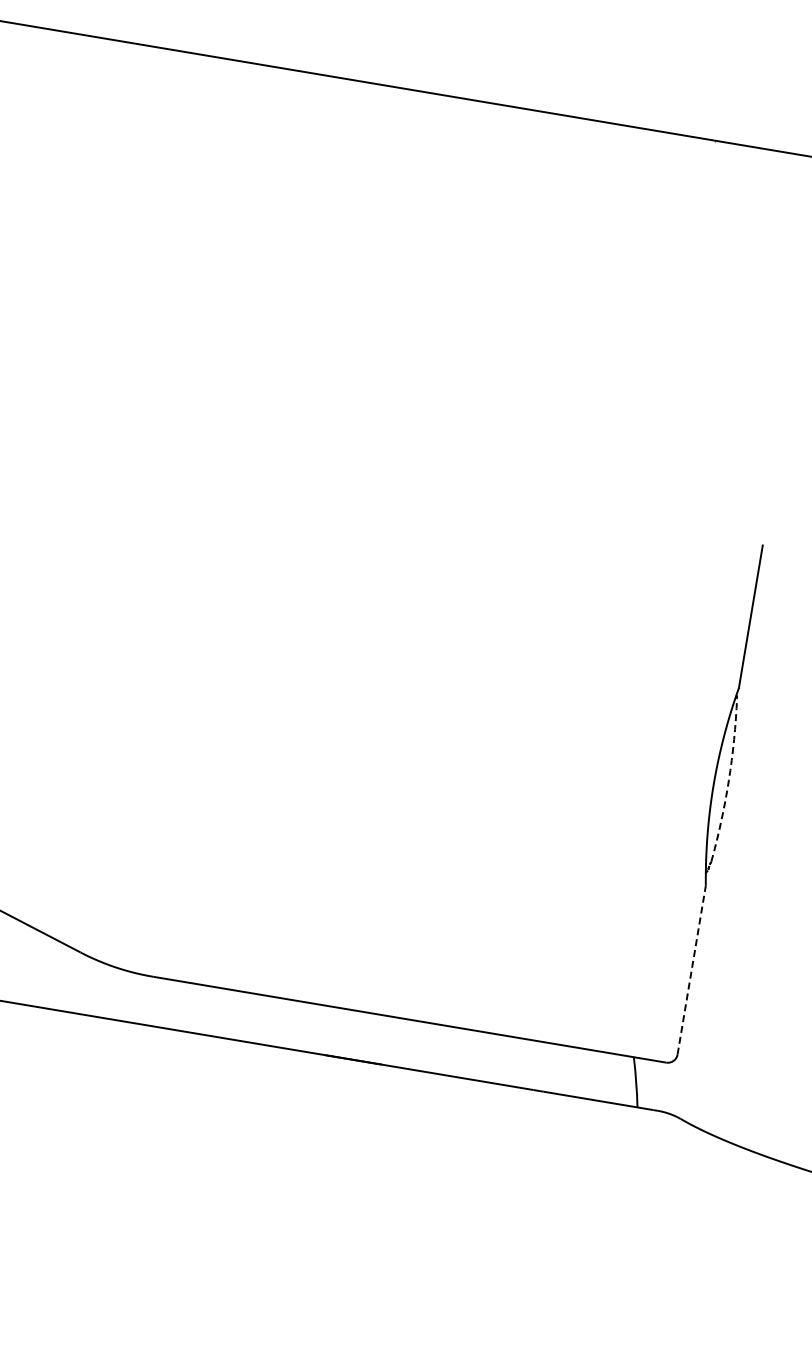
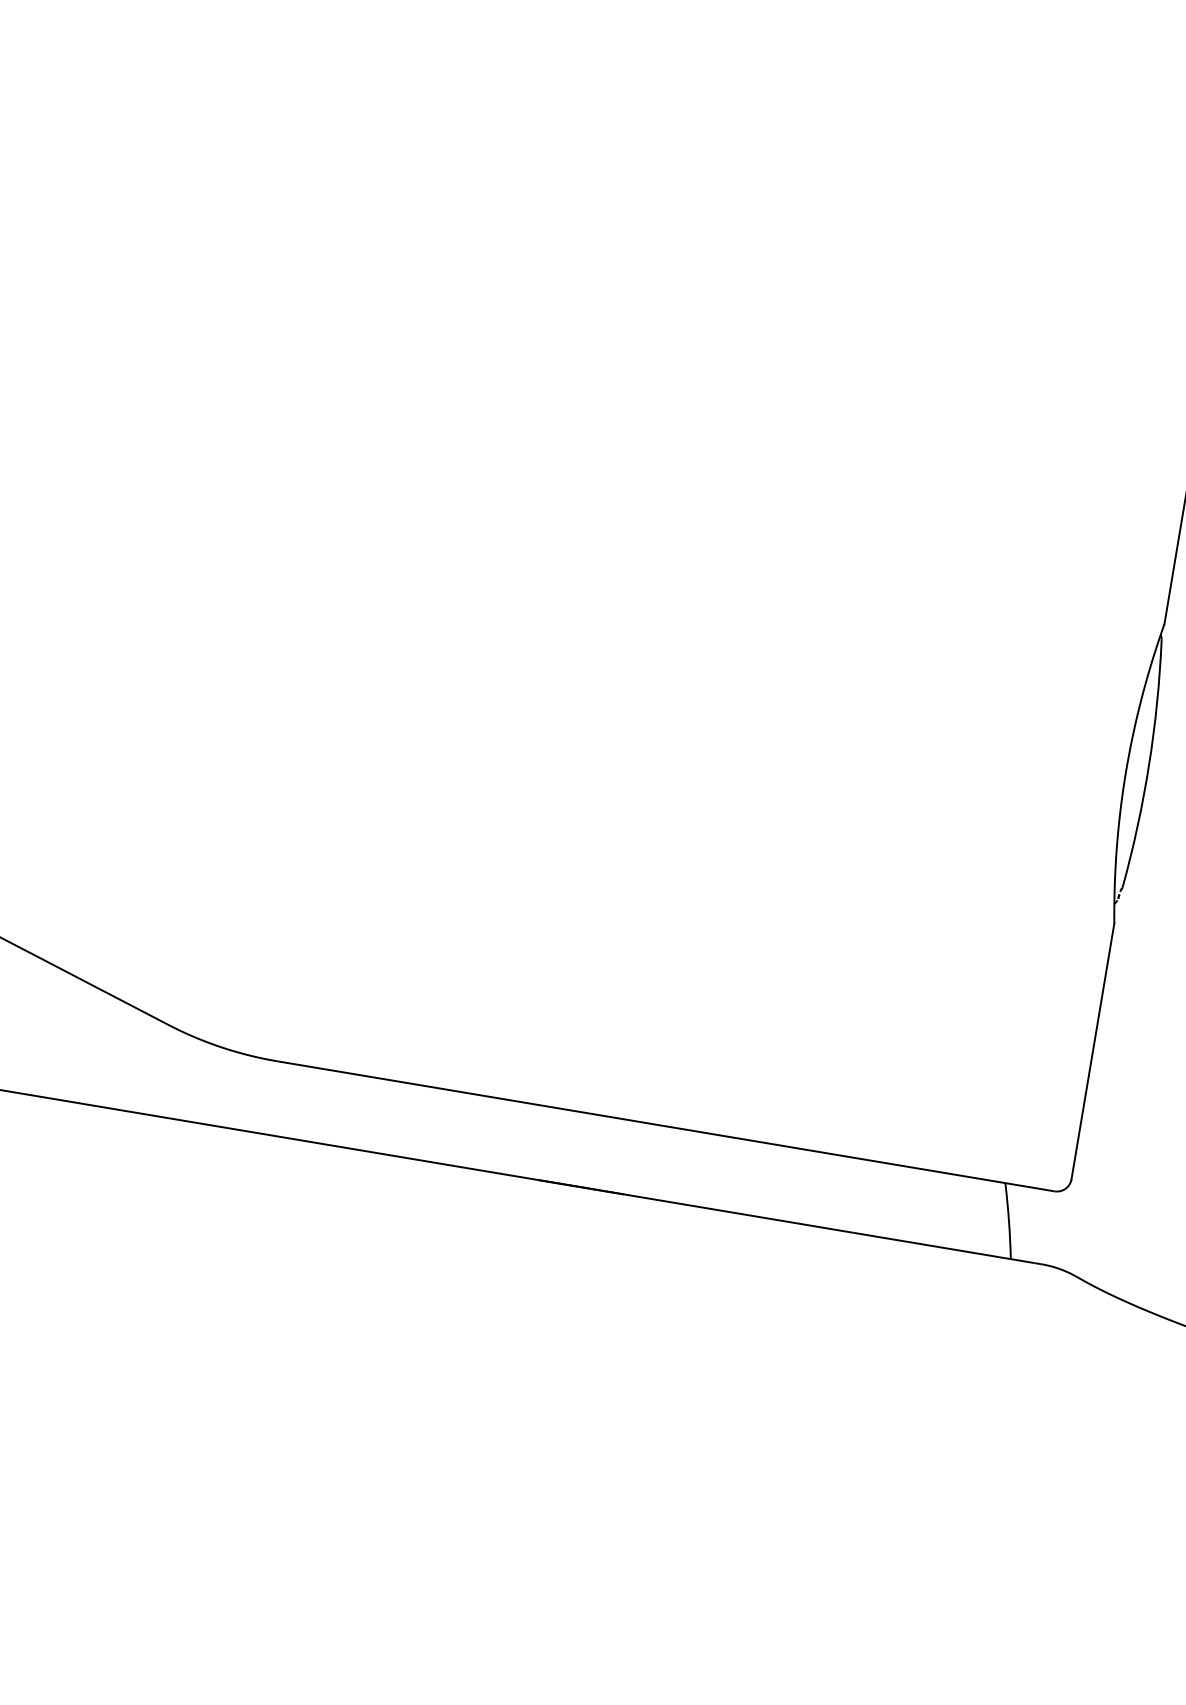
arc: (728, 780) -> (1148, 764), dashed -> solid
line: (691, 970) -> (1092, 1051), dashed -> solid

